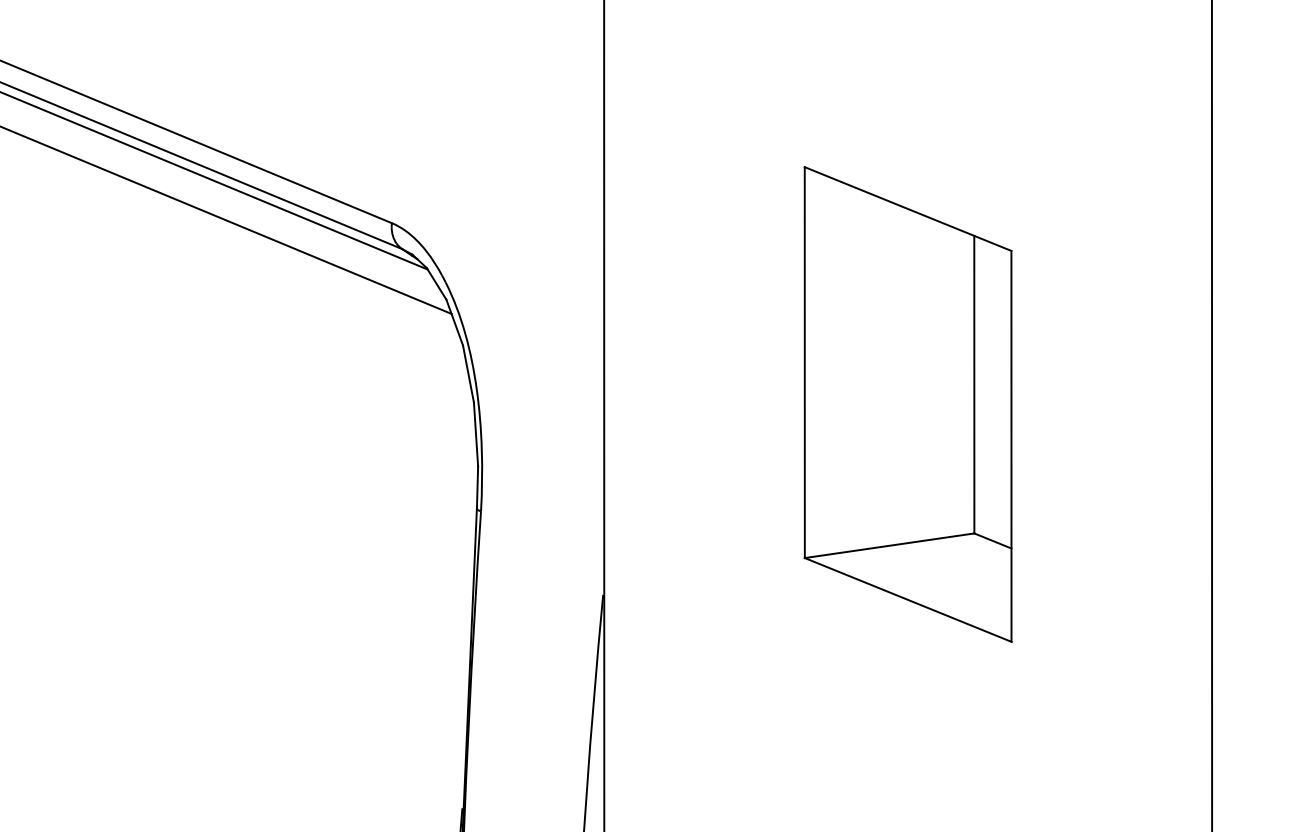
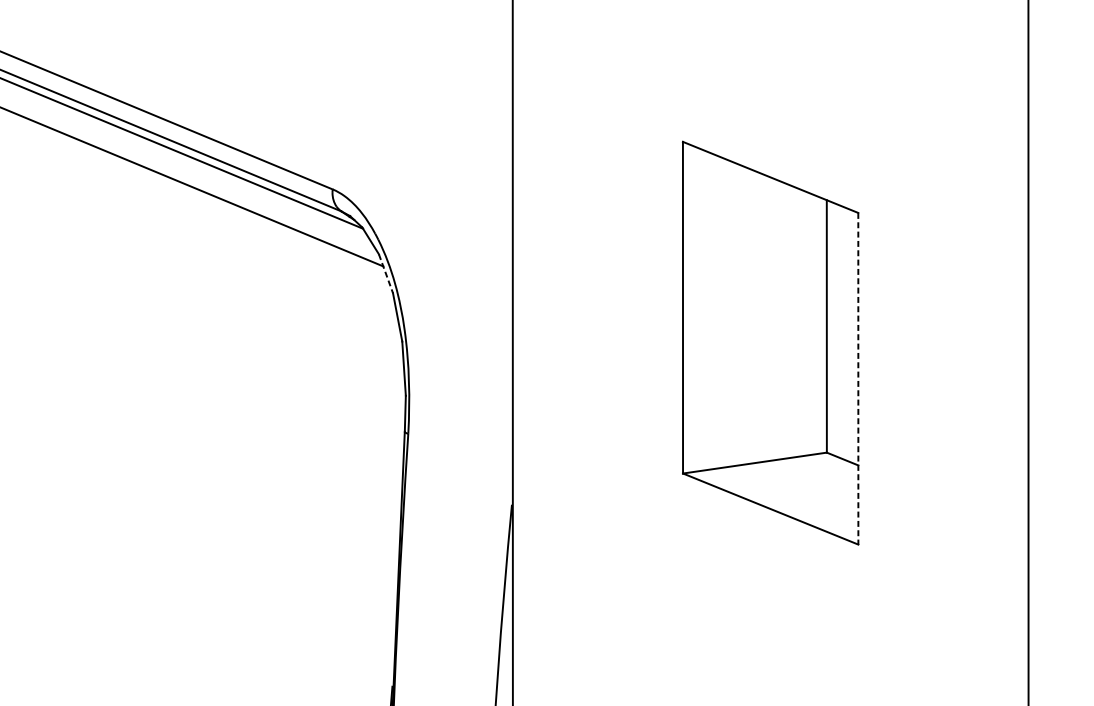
line: (454, 323) -> (385, 274), solid -> dashed
line: (1011, 446) -> (858, 378), solid -> dashed

